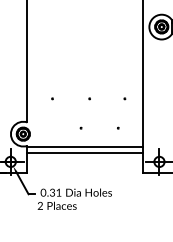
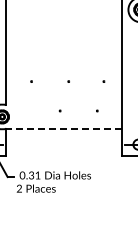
line: (85, 146) -> (64, 129), solid -> dashed
line: (84, 152) -> (63, 135), removed

